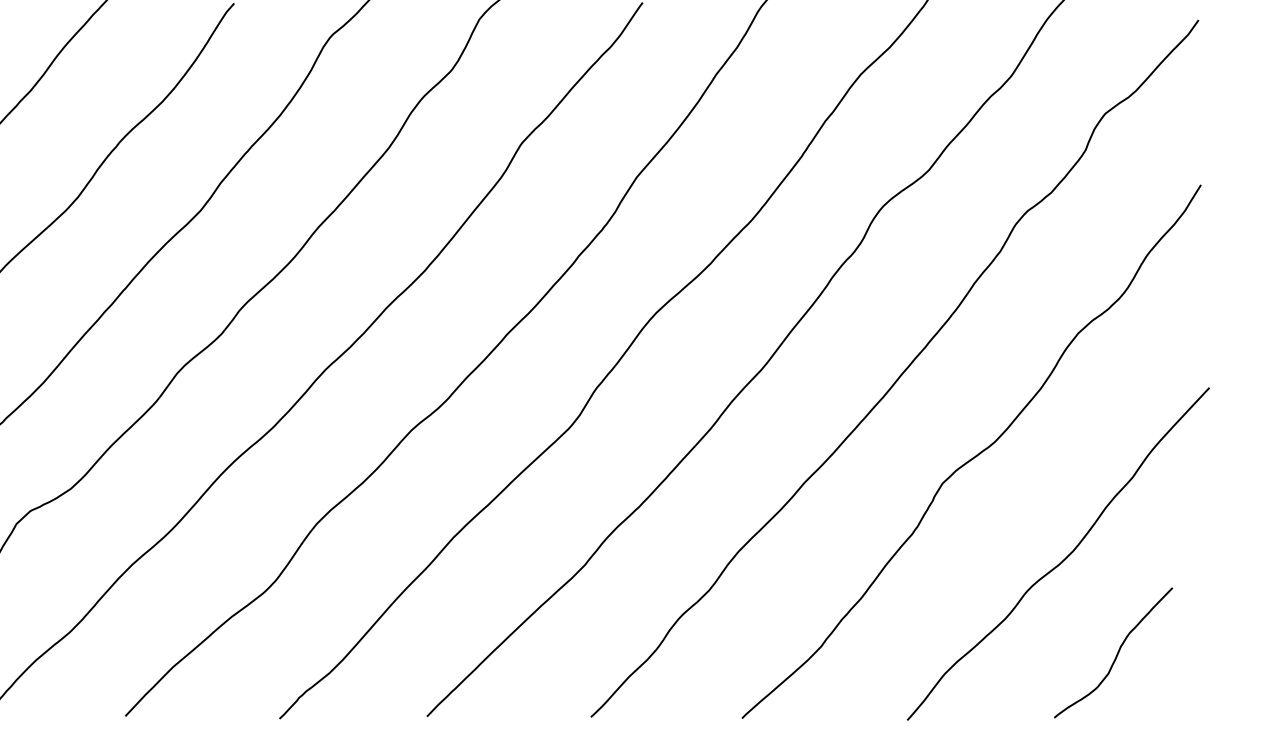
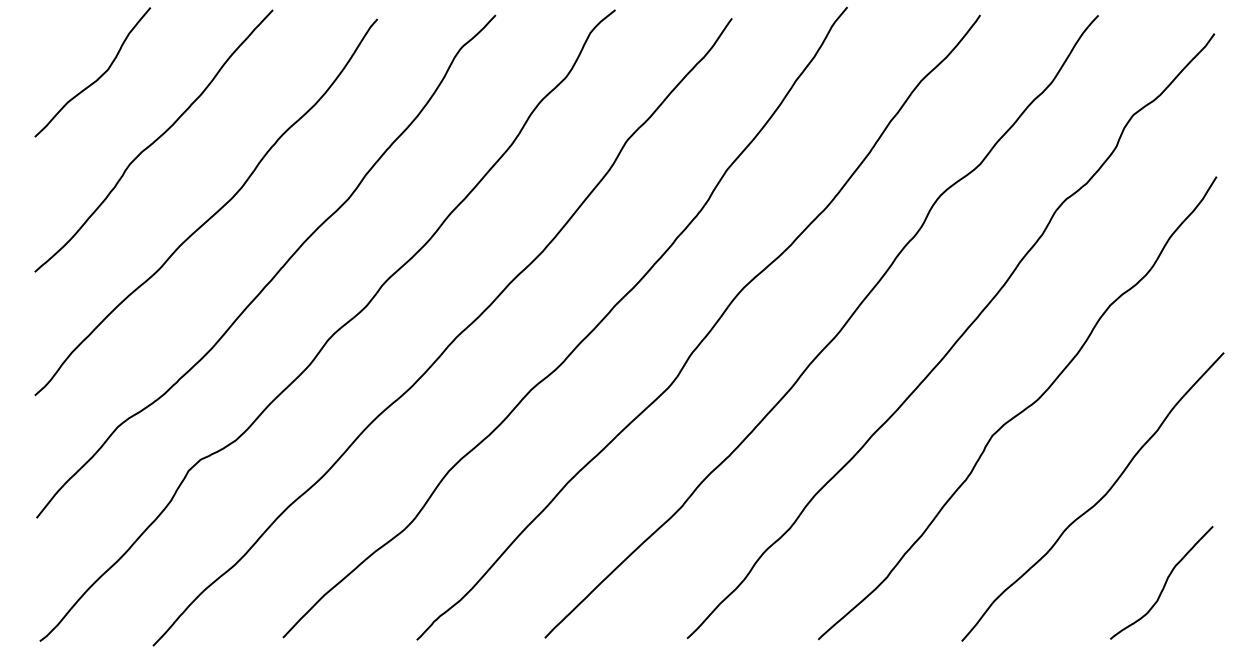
curve: (1116, 653) -> (1164, 583), moved

